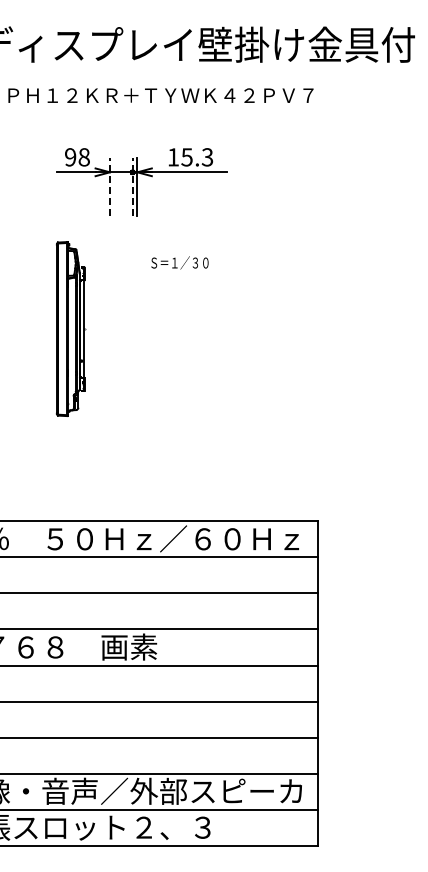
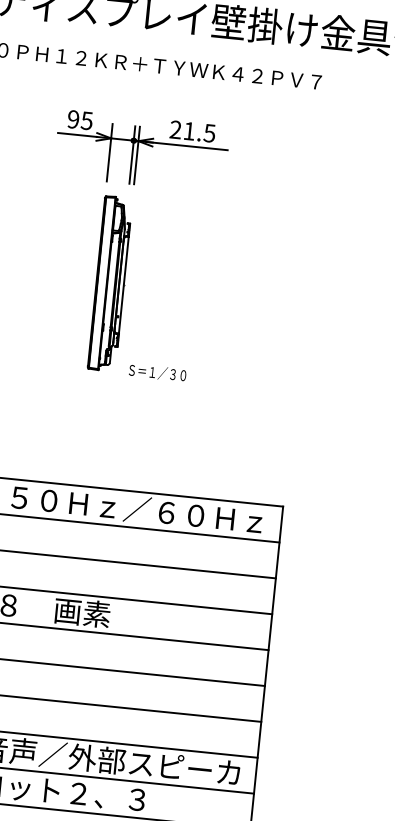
text: (83, 157) -> (86, 120), 98 -> 95
text: (190, 157) -> (192, 131), 15.3 -> 21.5
line: (110, 186) -> (110, 152), dashed -> solid
line: (132, 186) -> (132, 154), dashed -> solid
text: (179, 262) -> (157, 372), moved
part: (71, 328) -> (111, 283), moved

